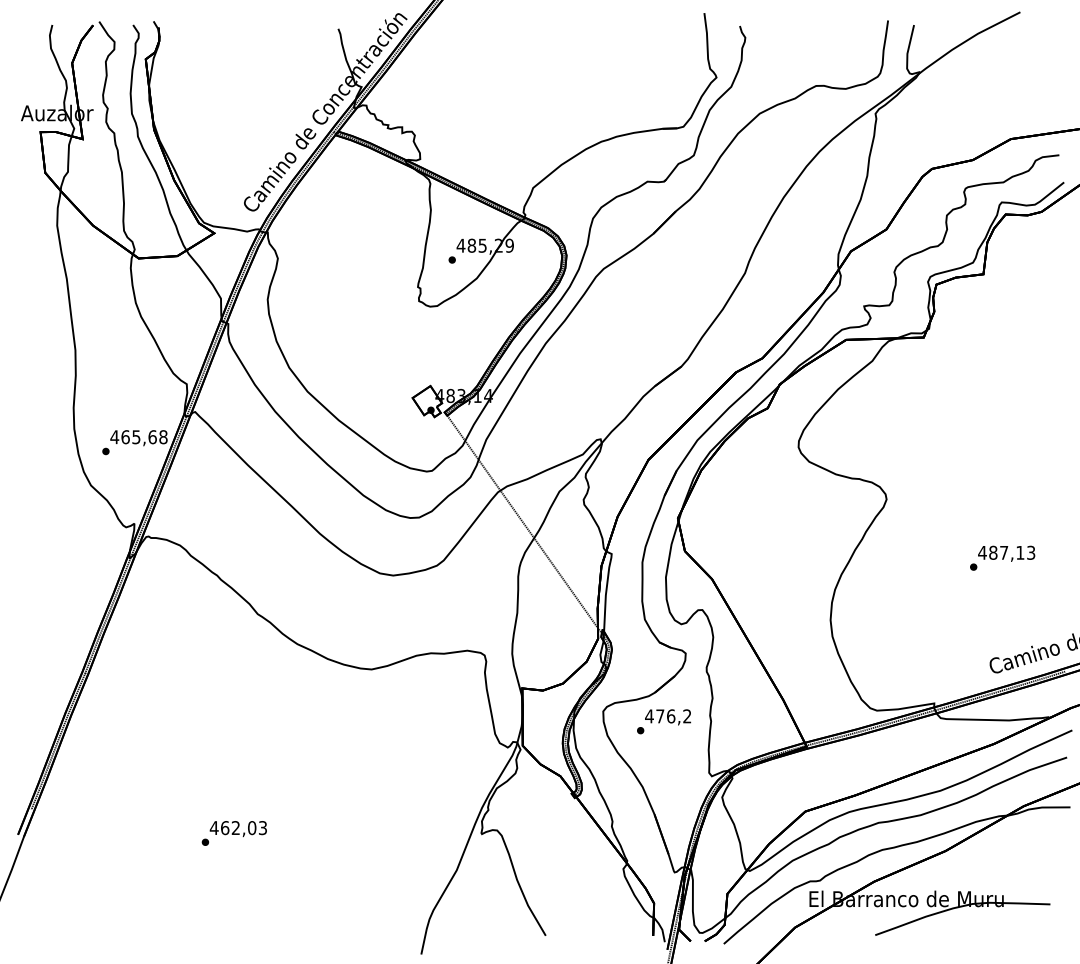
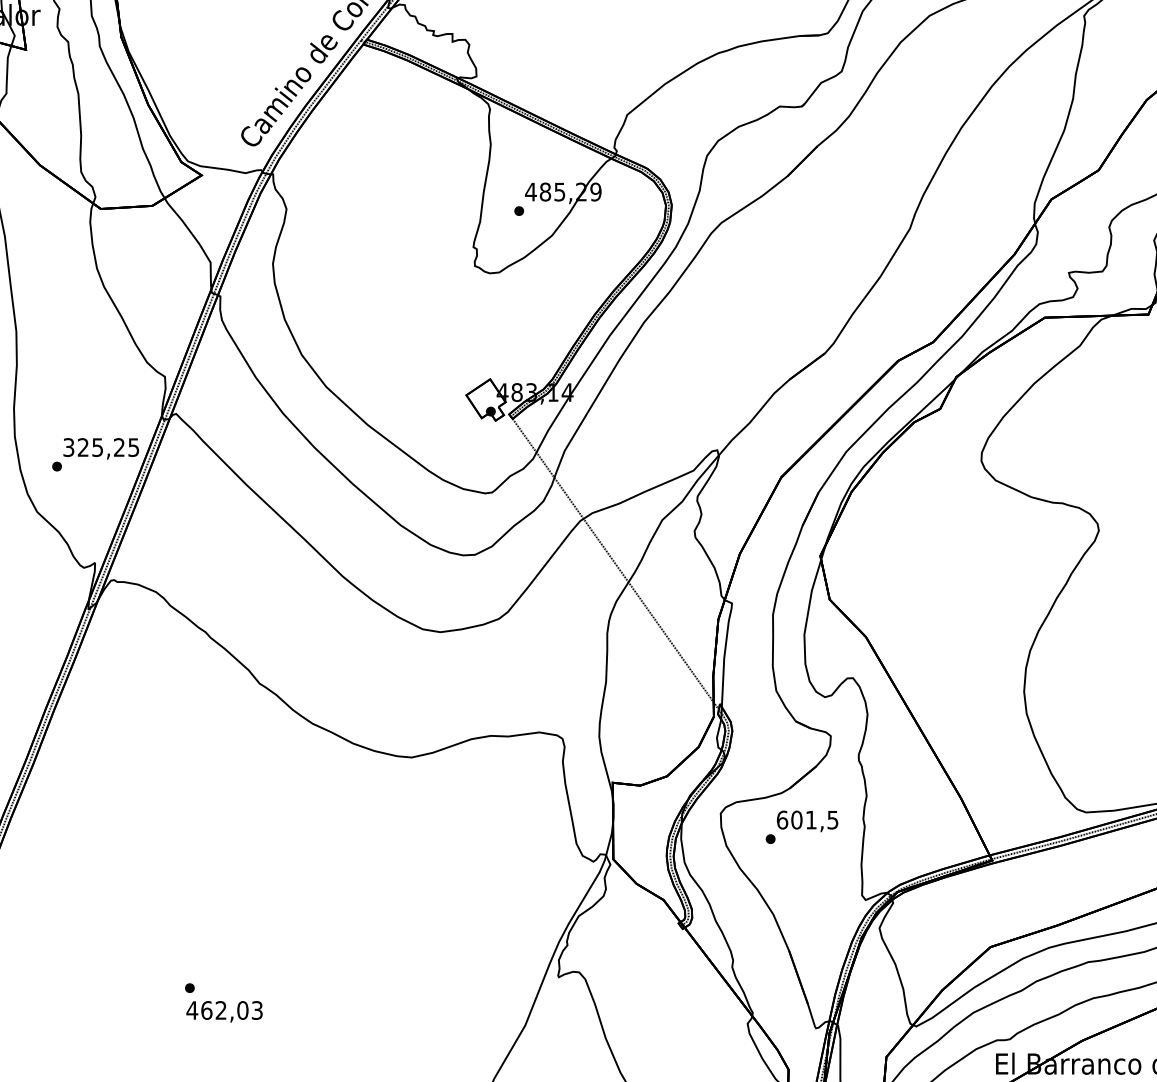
text: (138, 437) -> (100, 447), 465,68 -> 325,25
text: (668, 716) -> (807, 820), 476,2 -> 601,5
text: (237, 829) -> (223, 1012), moved

